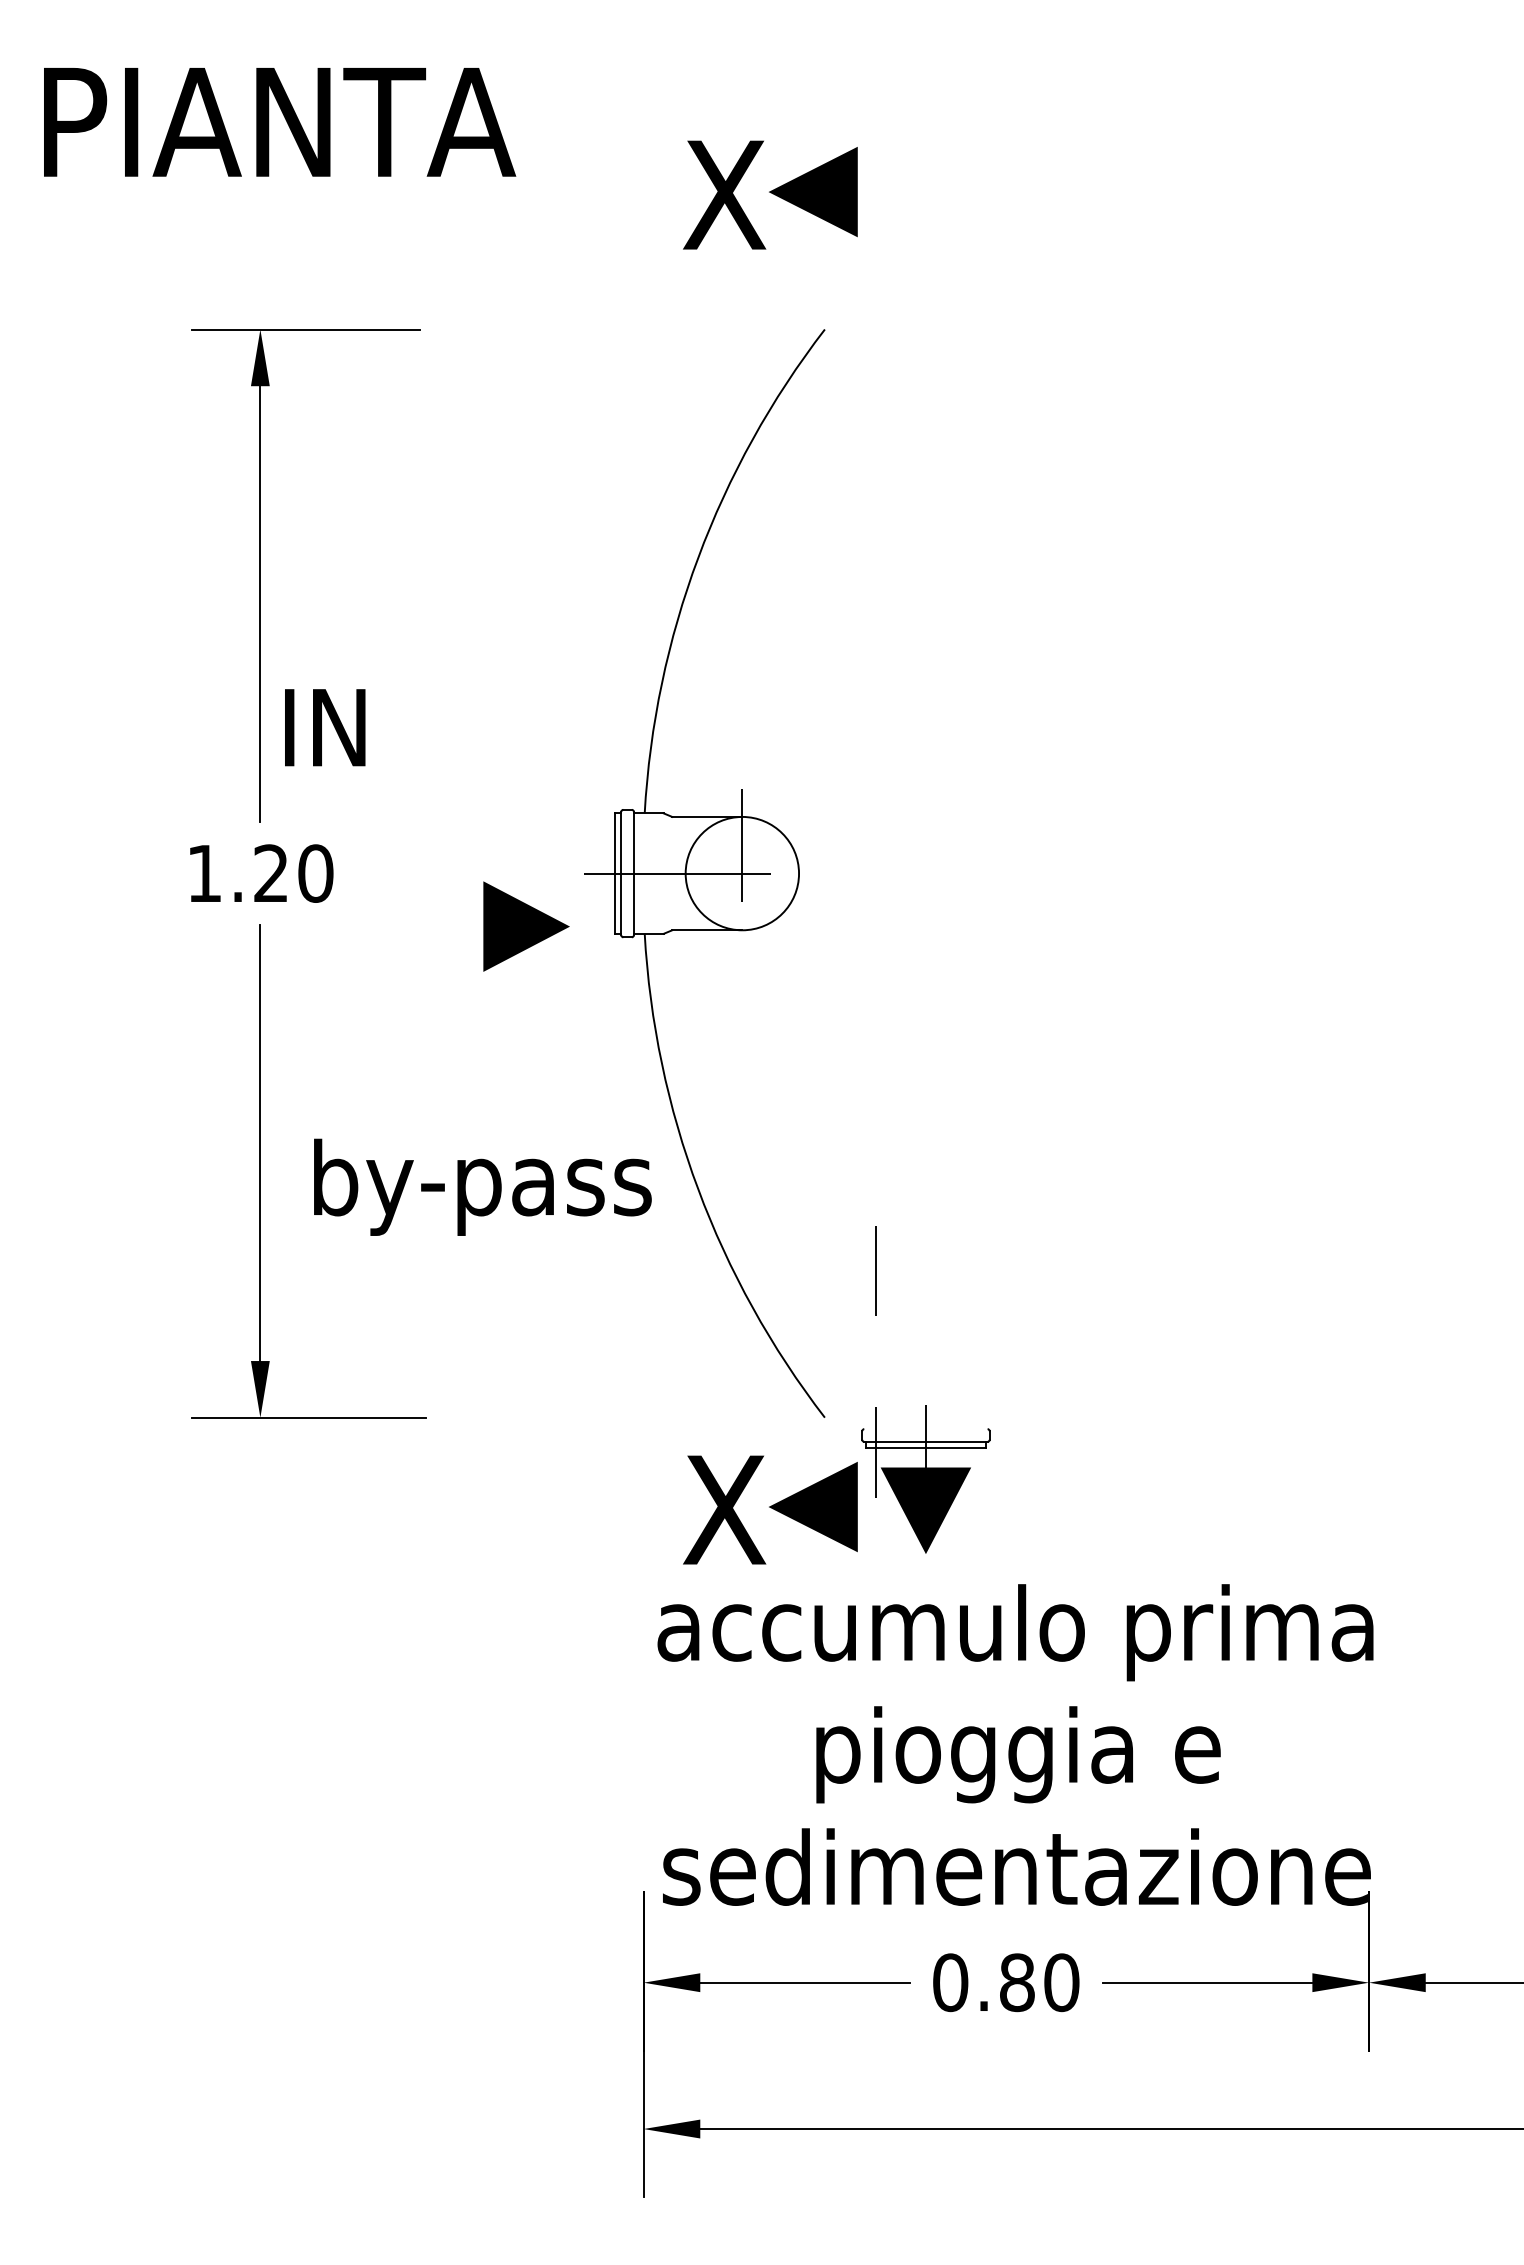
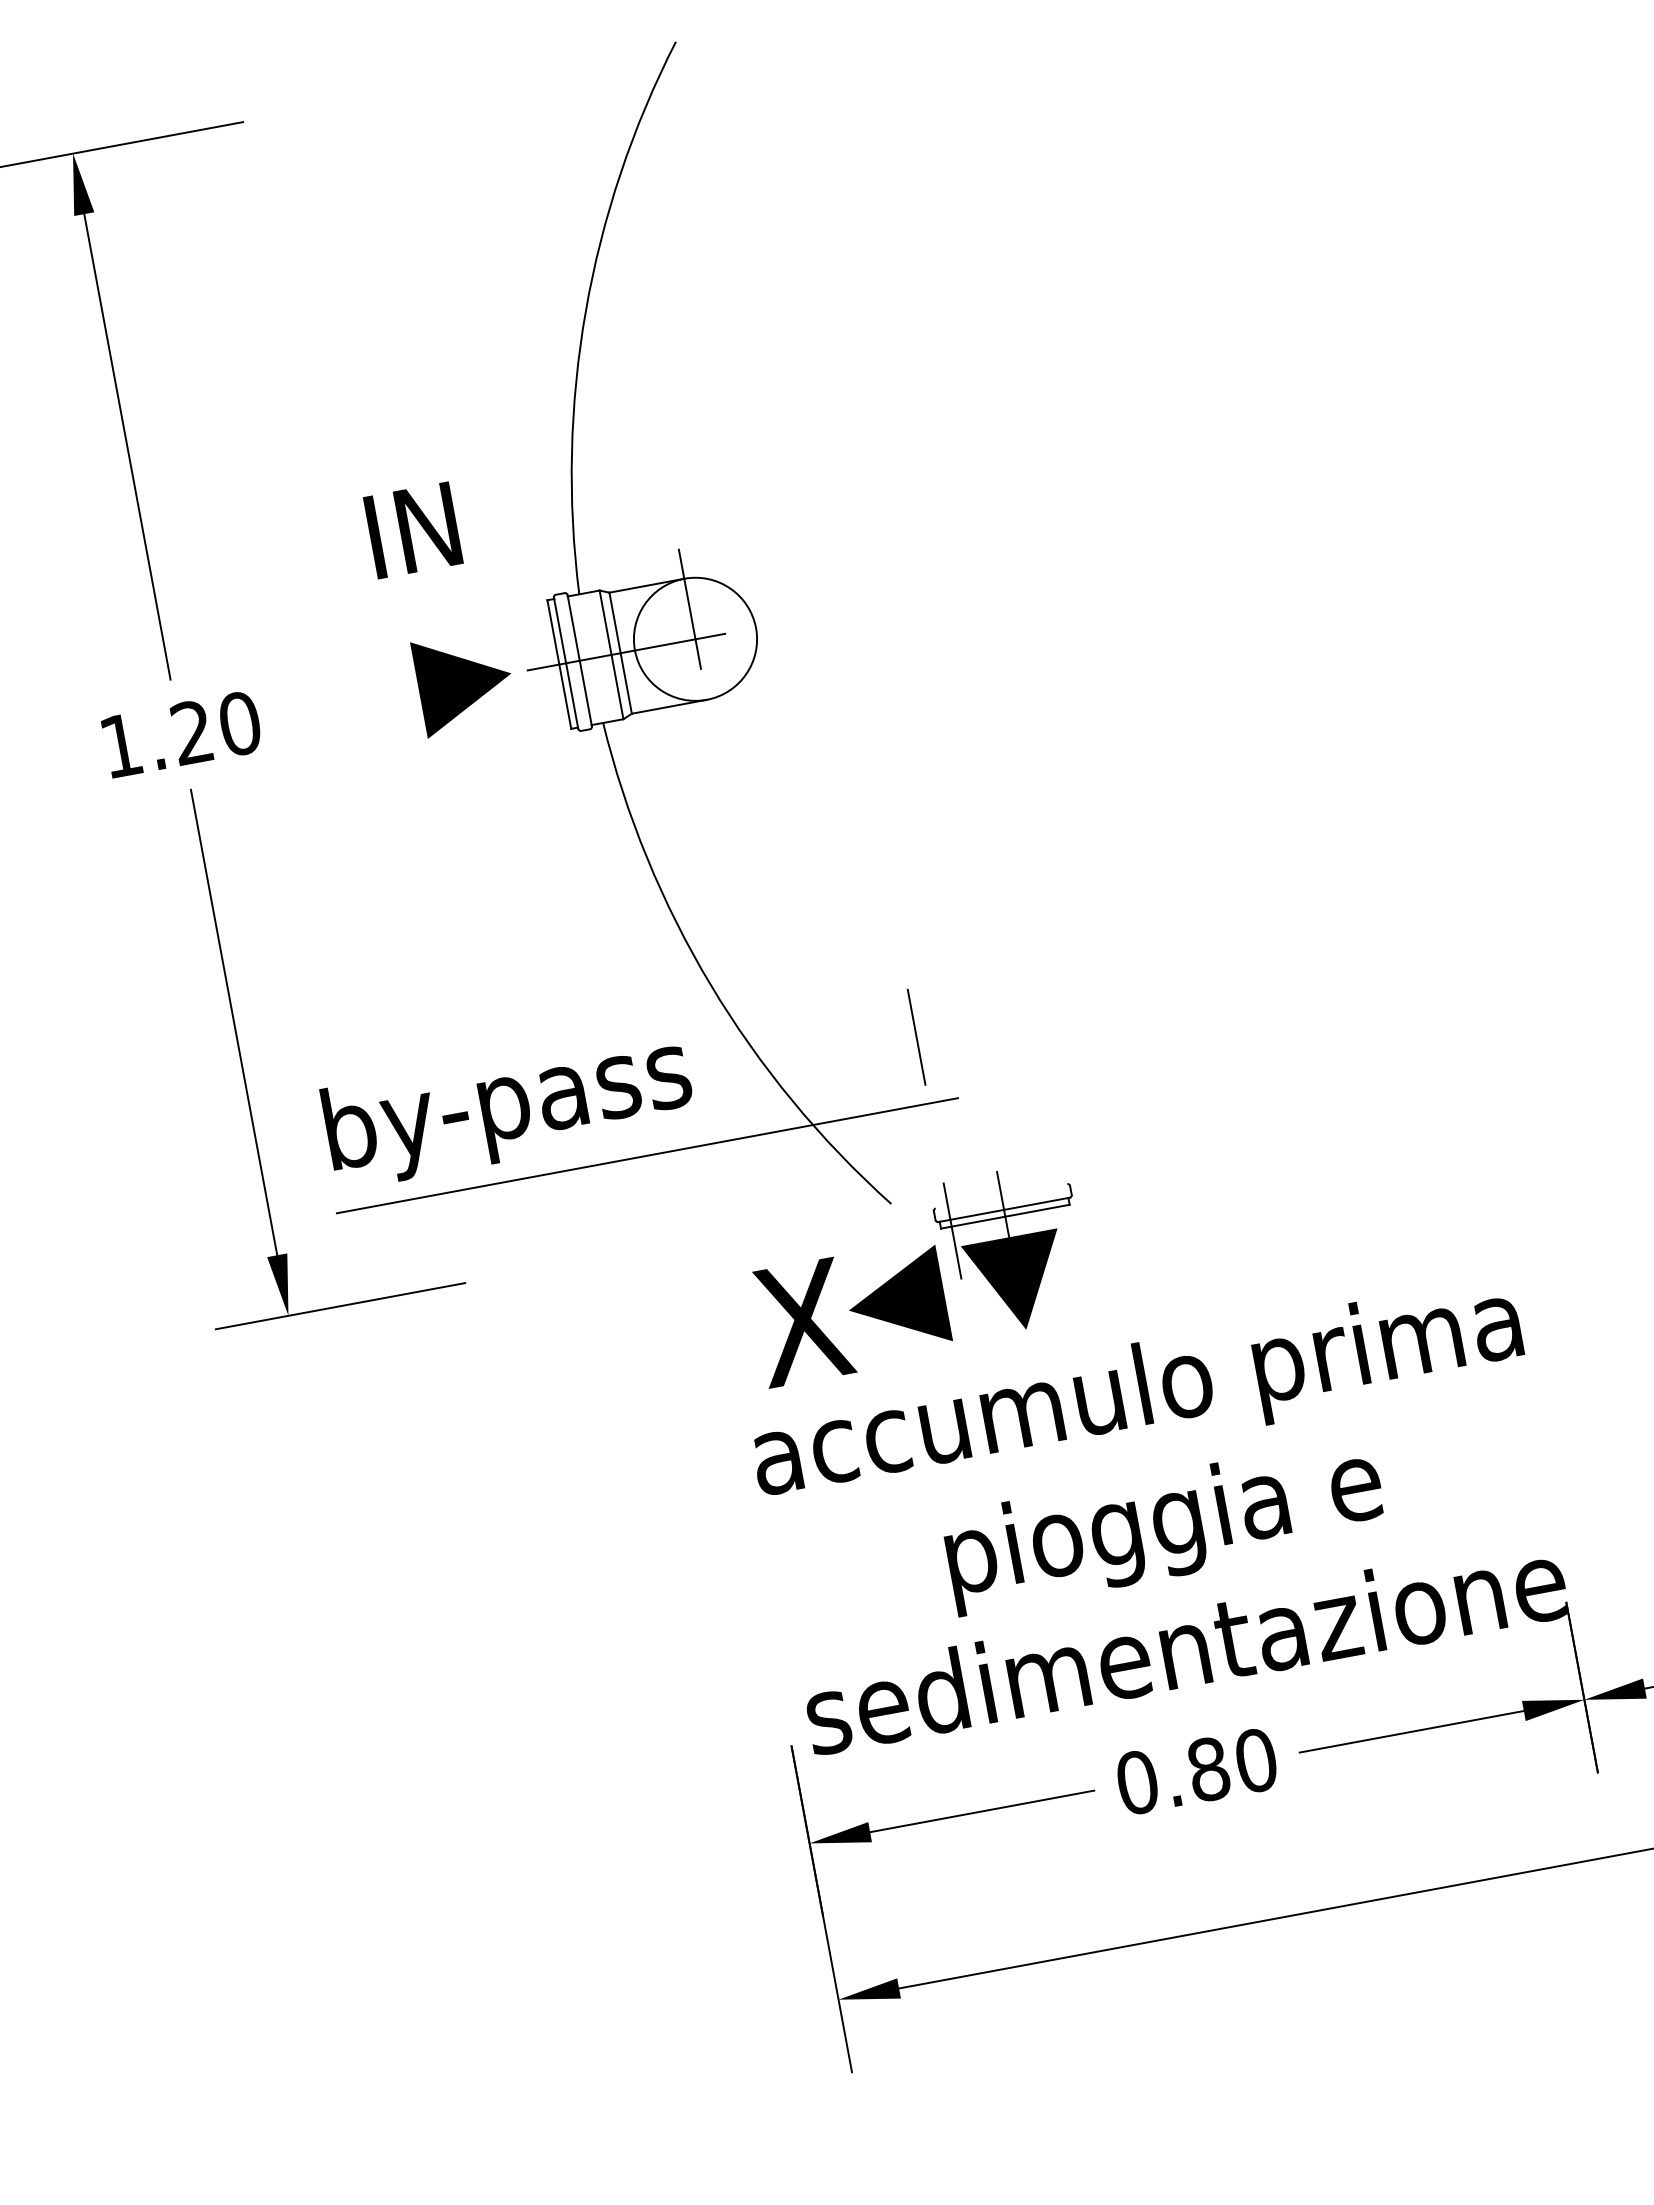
text: (325, 727) -> (413, 530), moved
line: (663, 873) -> (611, 654), added
line: (672, 873) -> (620, 653), added
line: (526, 926) -> (464, 681), moved
text: (482, 1186) -> (508, 1106), moved
line: (611, 1333) -> (646, 1156), added

